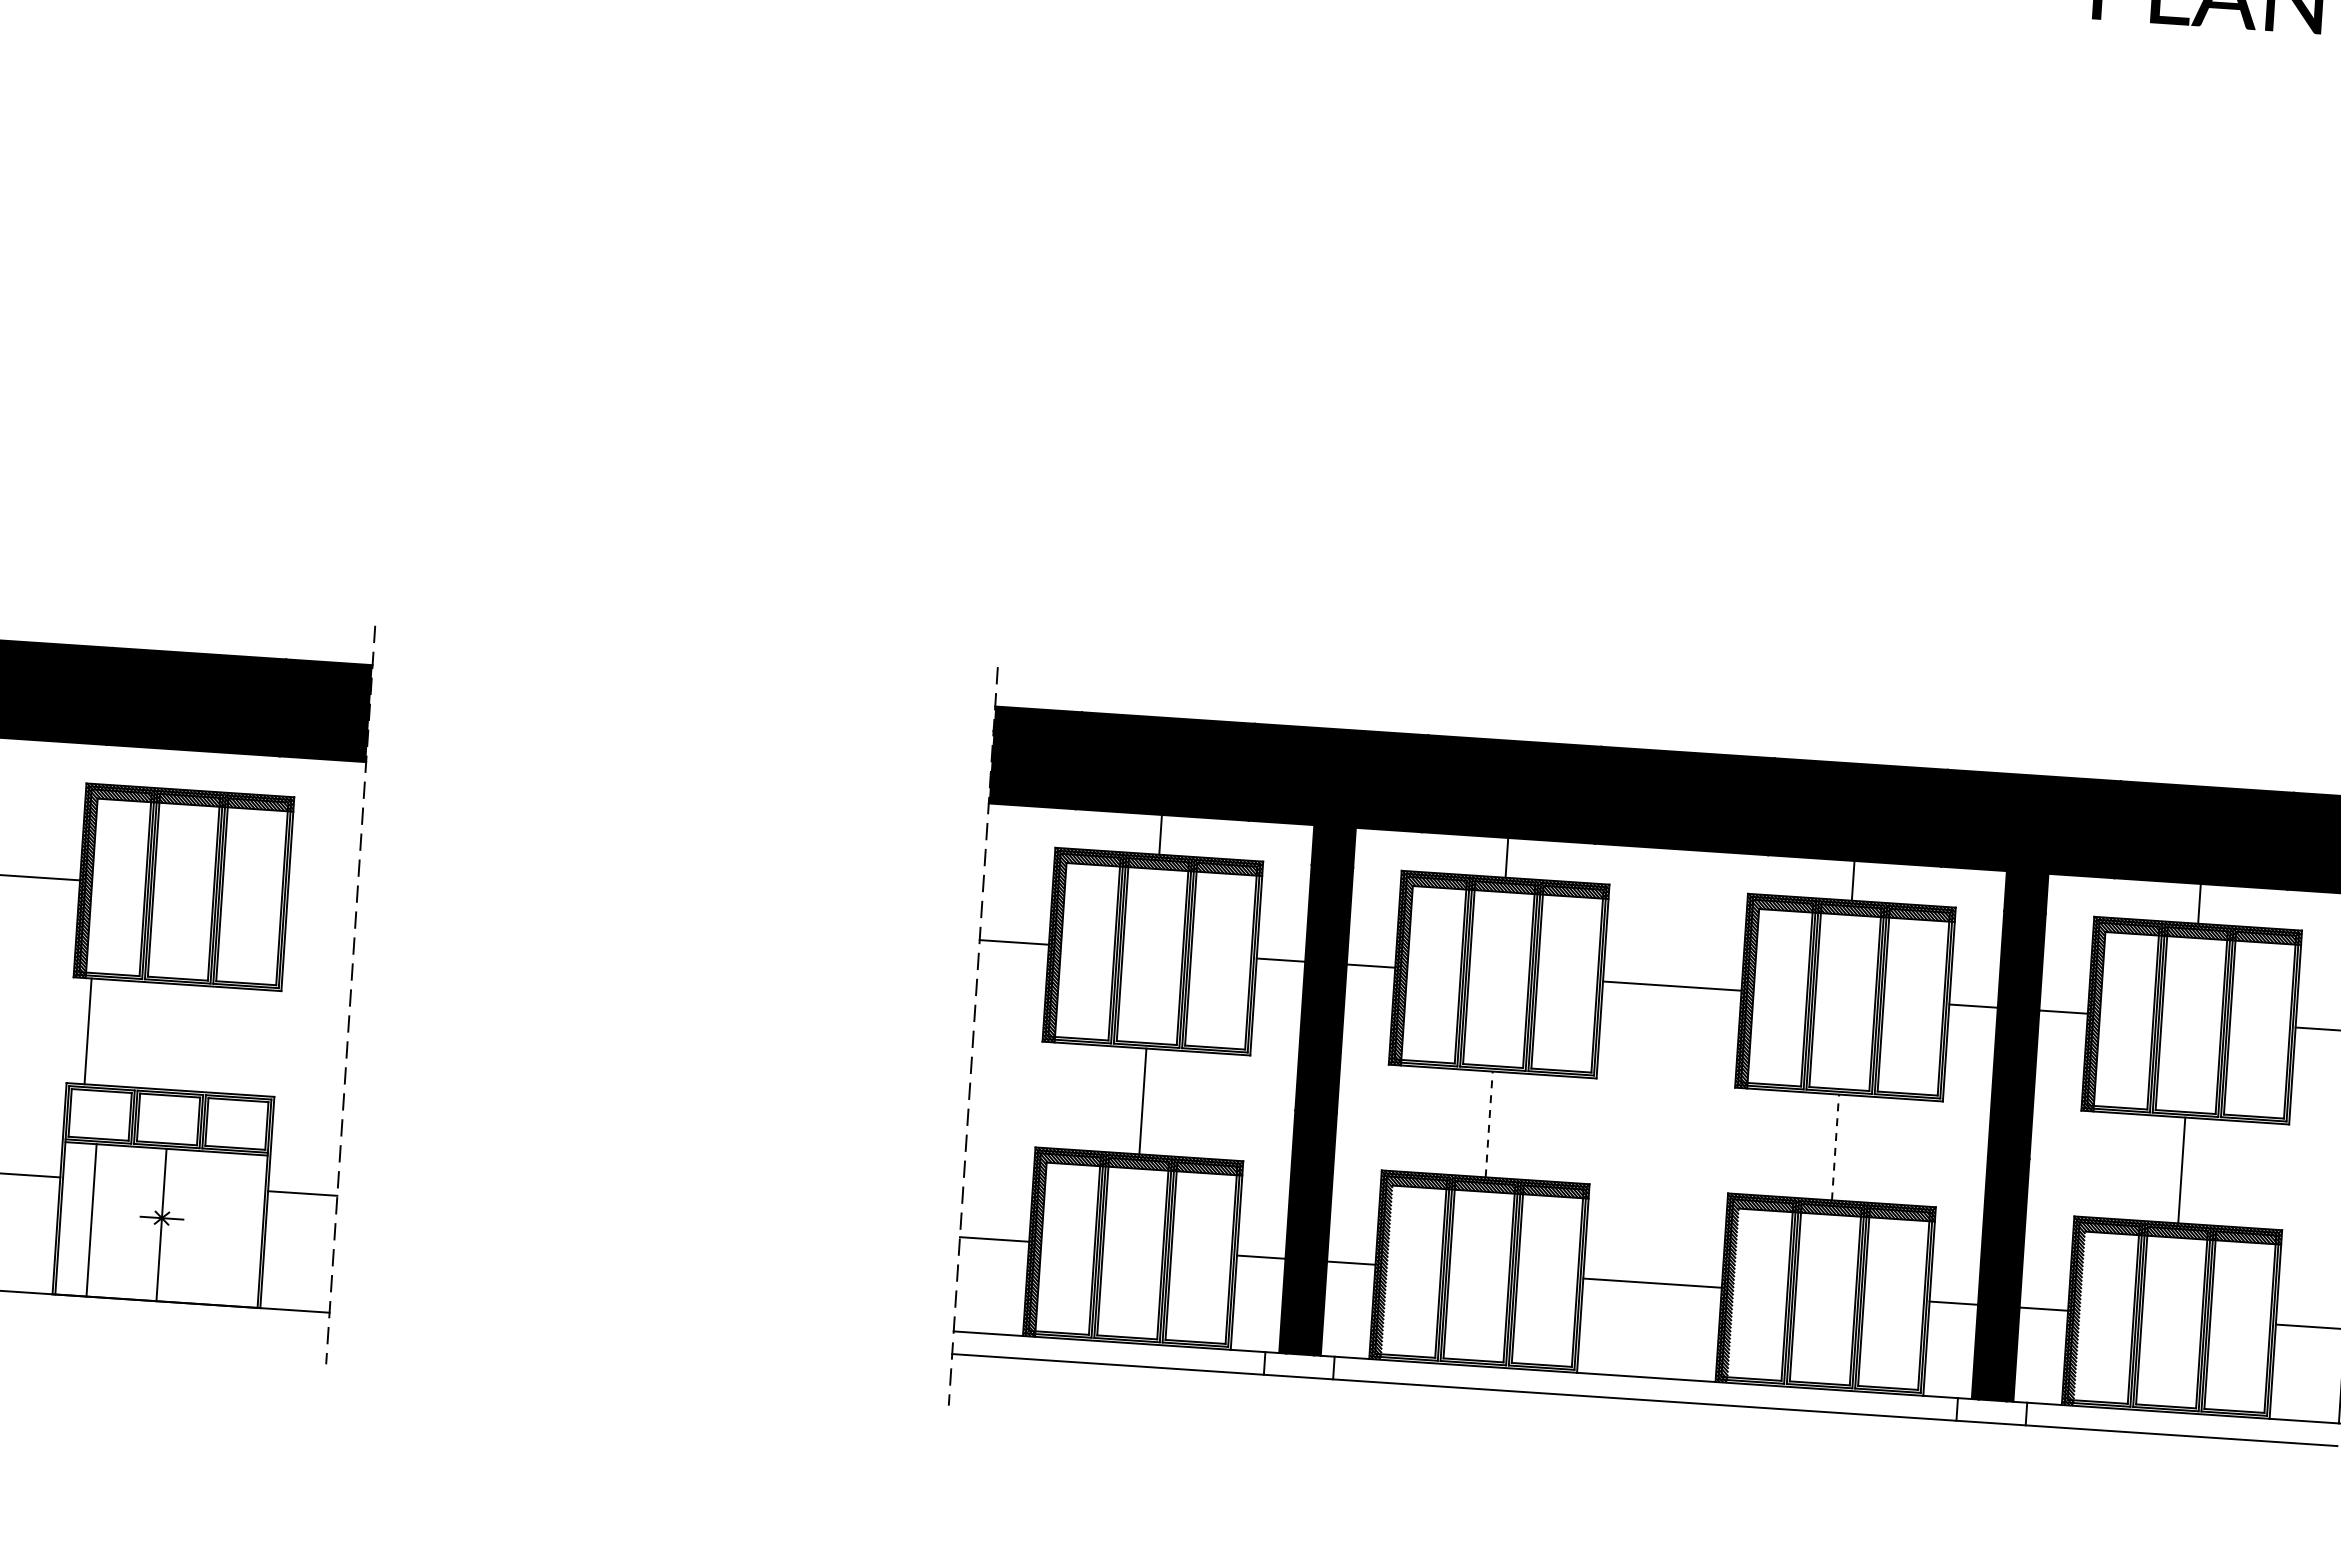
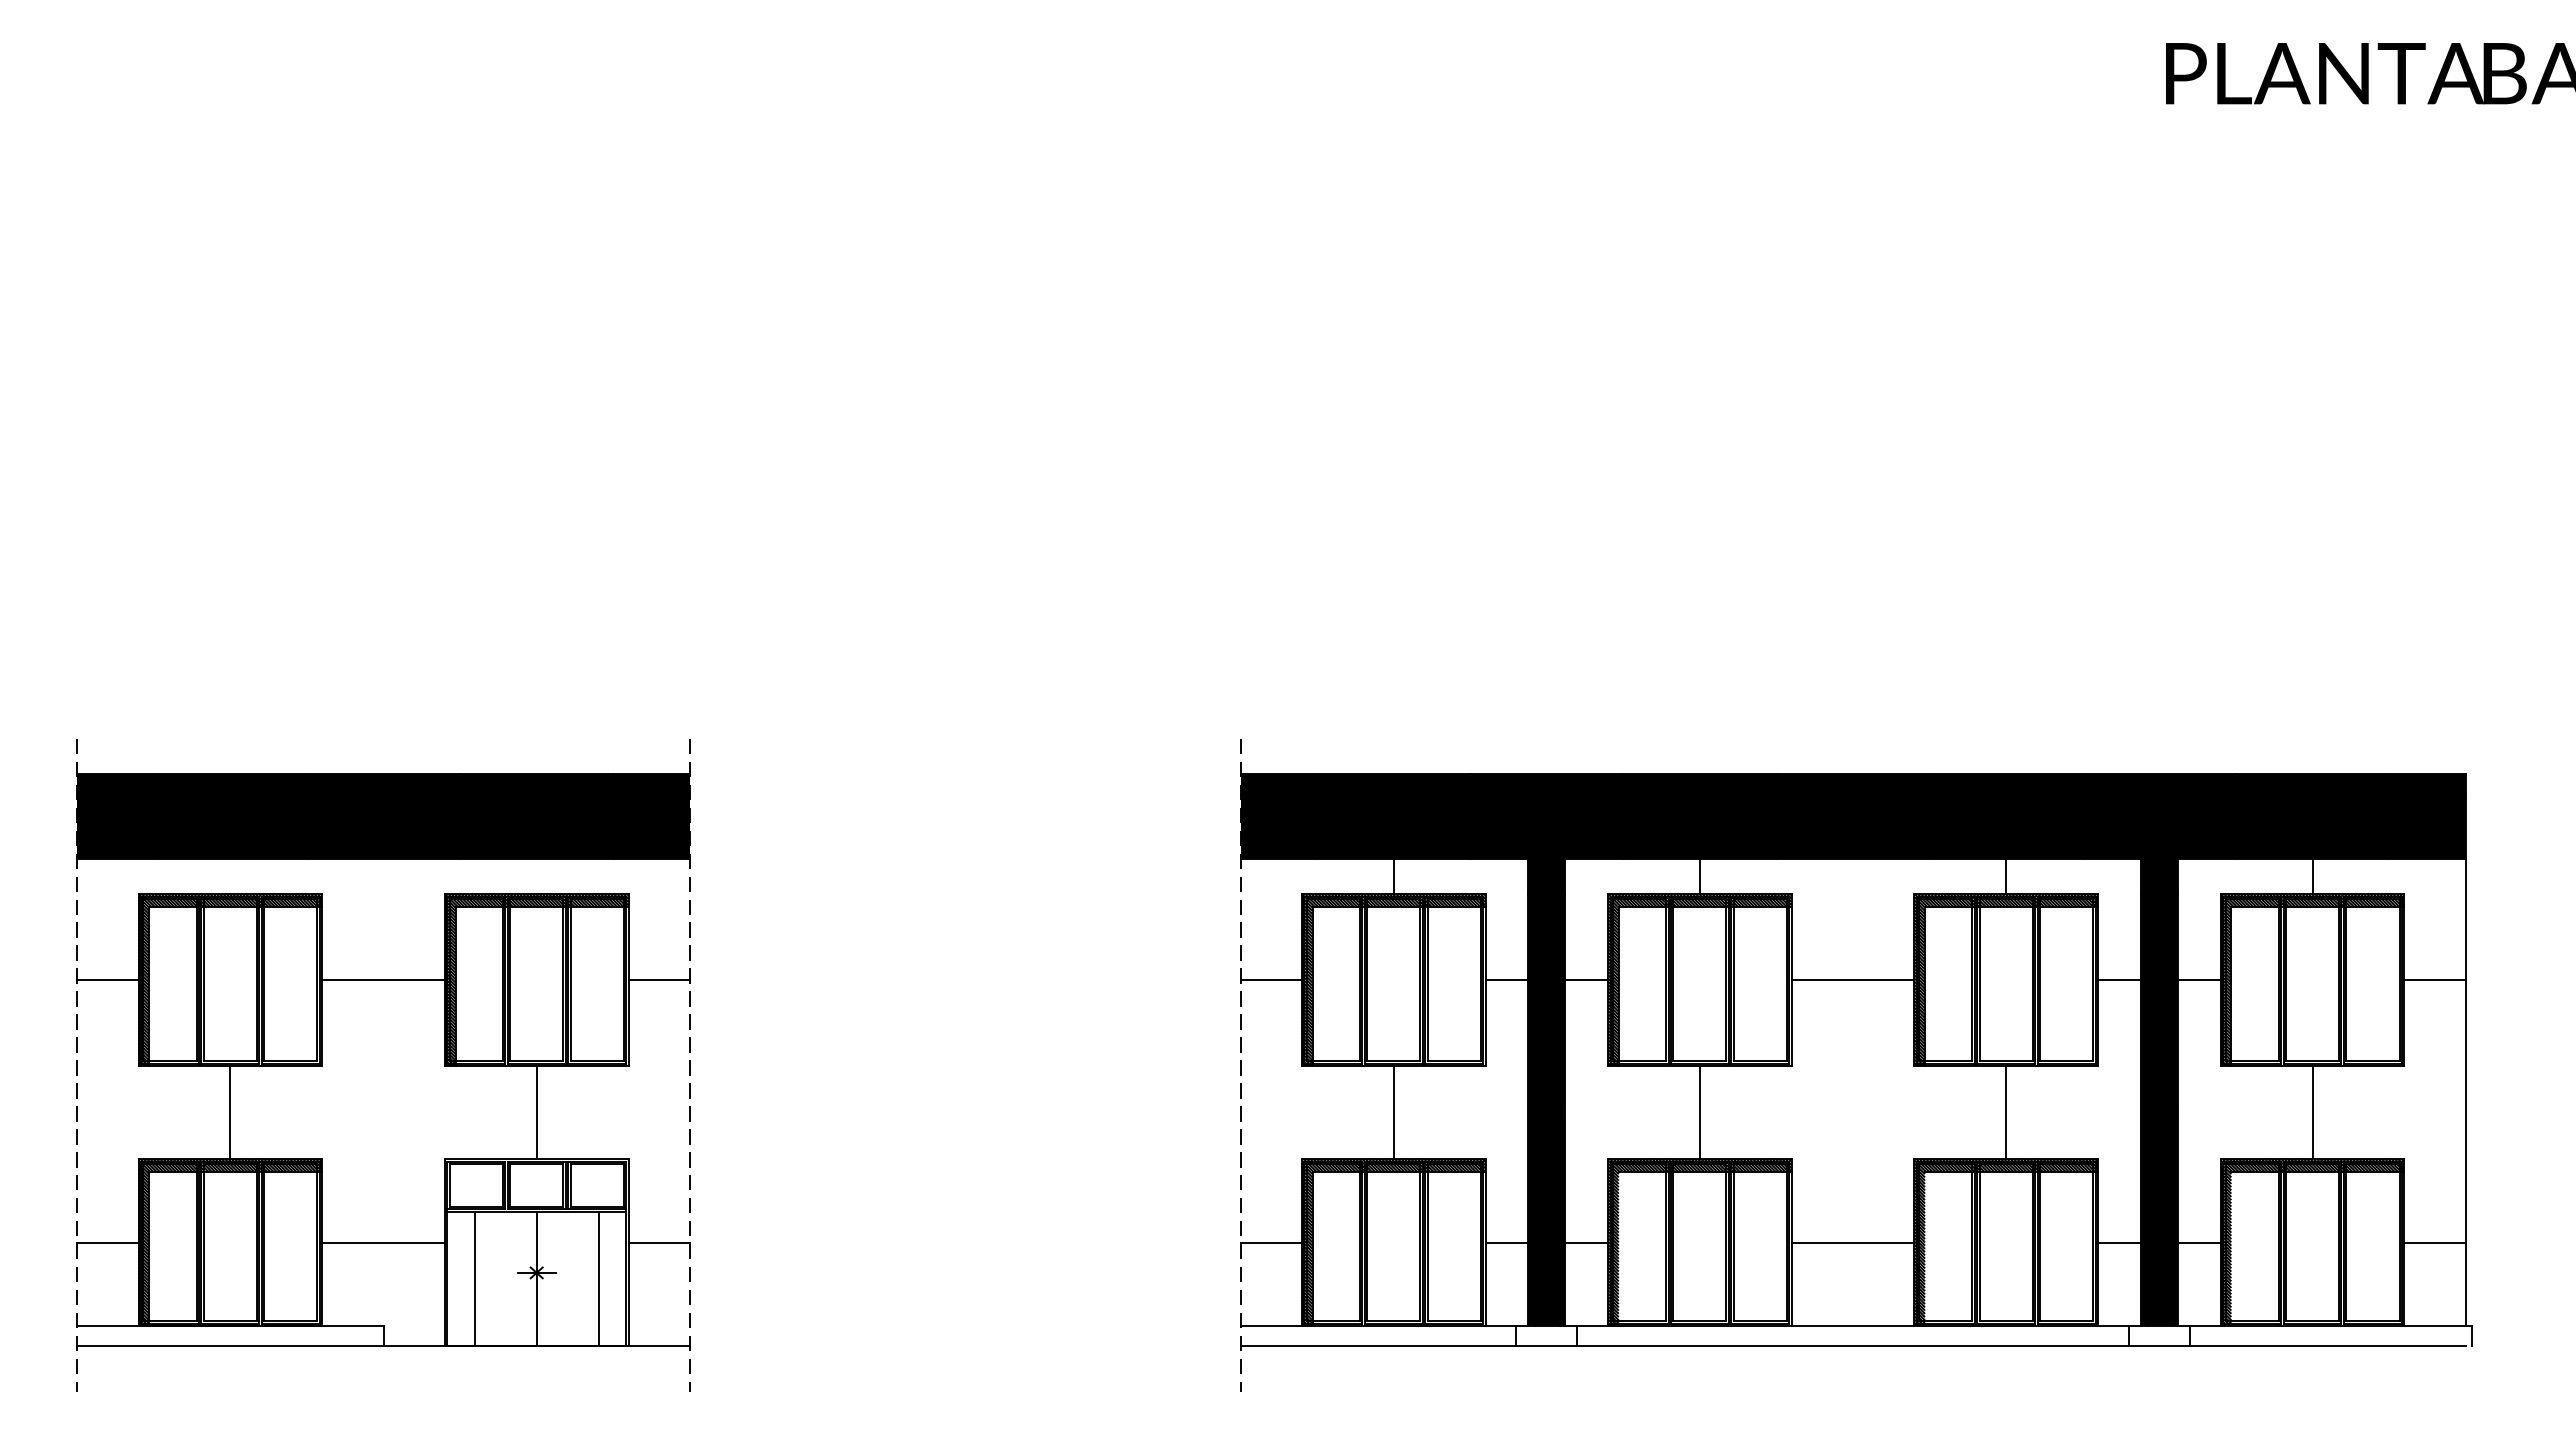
line: (321, 896) -> (658, 980), added
line: (87, 1031) -> (536, 1112), moved
line: (1488, 1124) -> (1699, 1112), dashed -> solid
line: (1835, 1147) -> (2006, 1112), dashed -> solid
line: (231, 1229) -> (598, 1278), added

